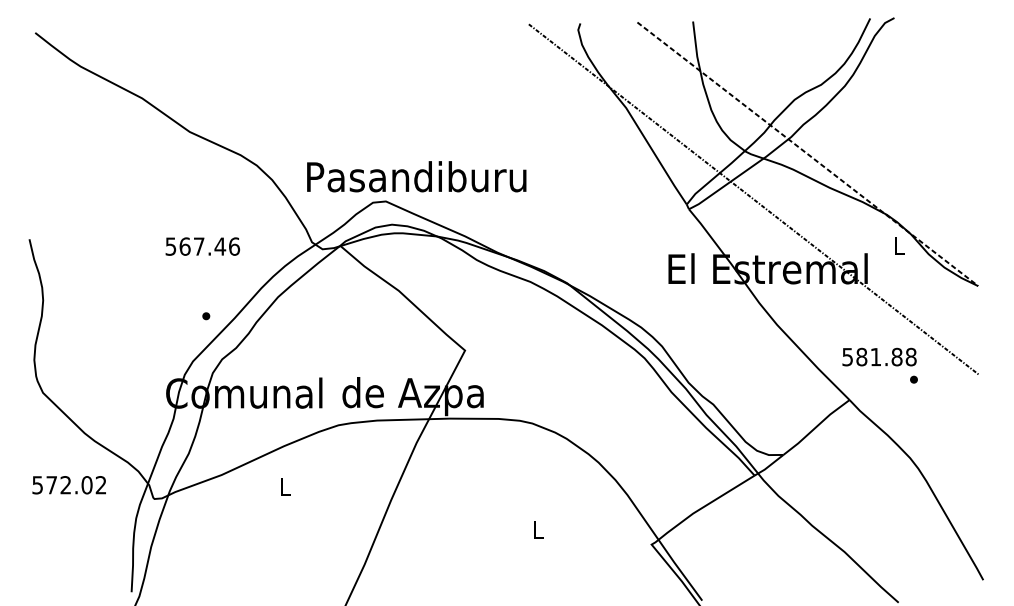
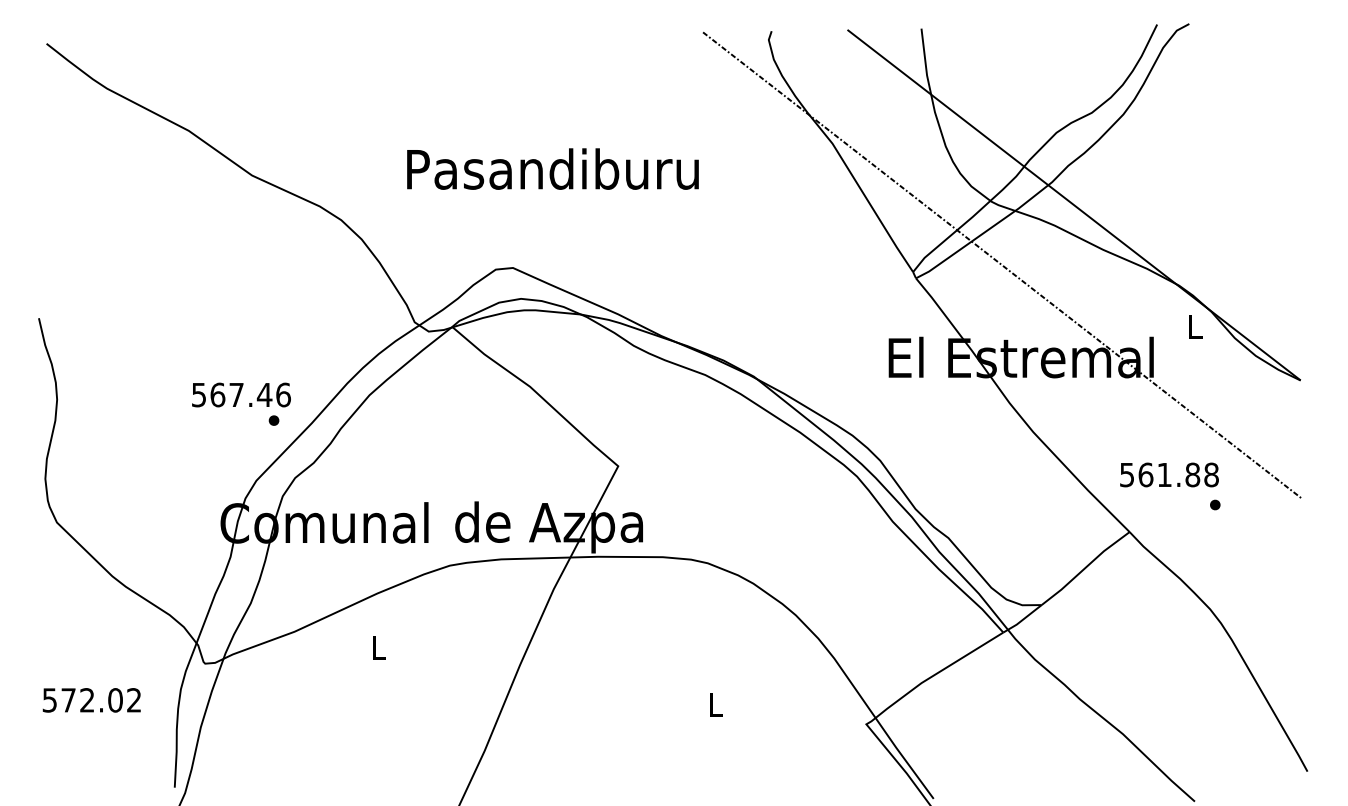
line: (808, 154) -> (1074, 205), dashed -> solid
text: (416, 176) -> (552, 168), moved
text: (202, 246) -> (241, 394), moved
text: (861, 356) -> (1145, 474), 581.88 -> 561.88
text: (69, 485) -> (91, 700), moved

